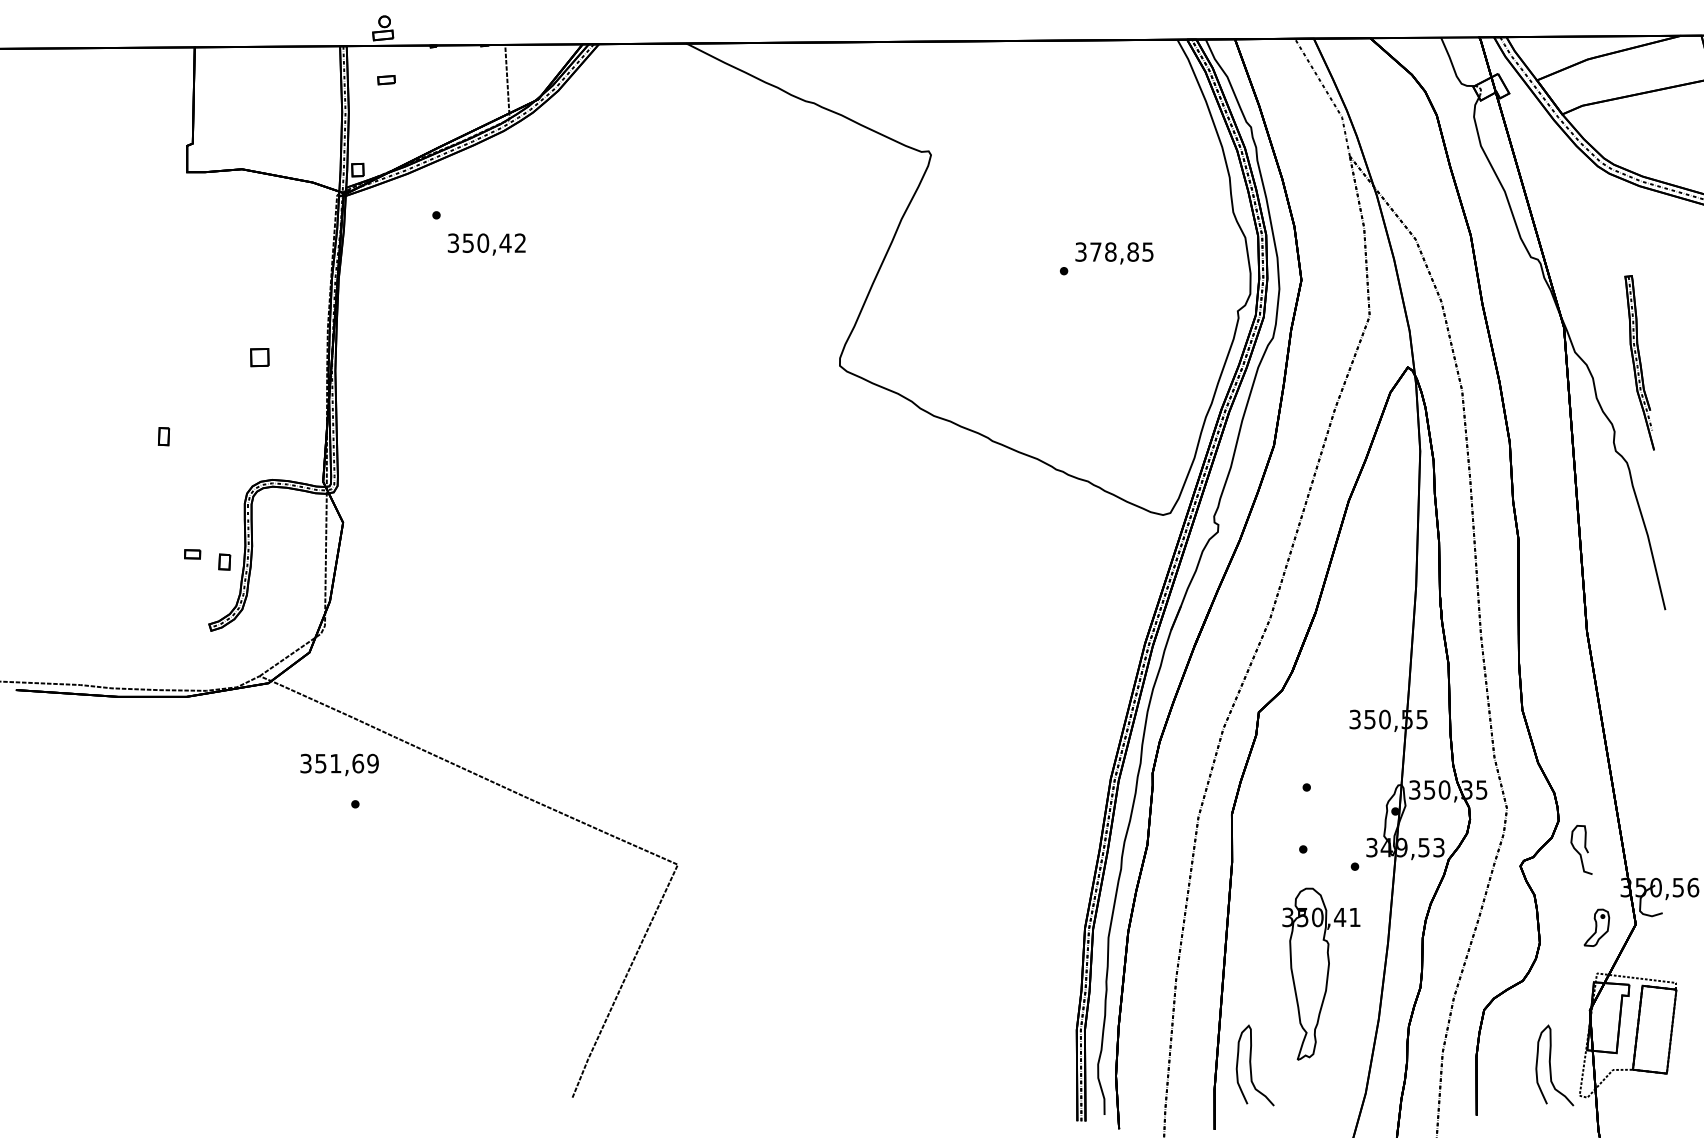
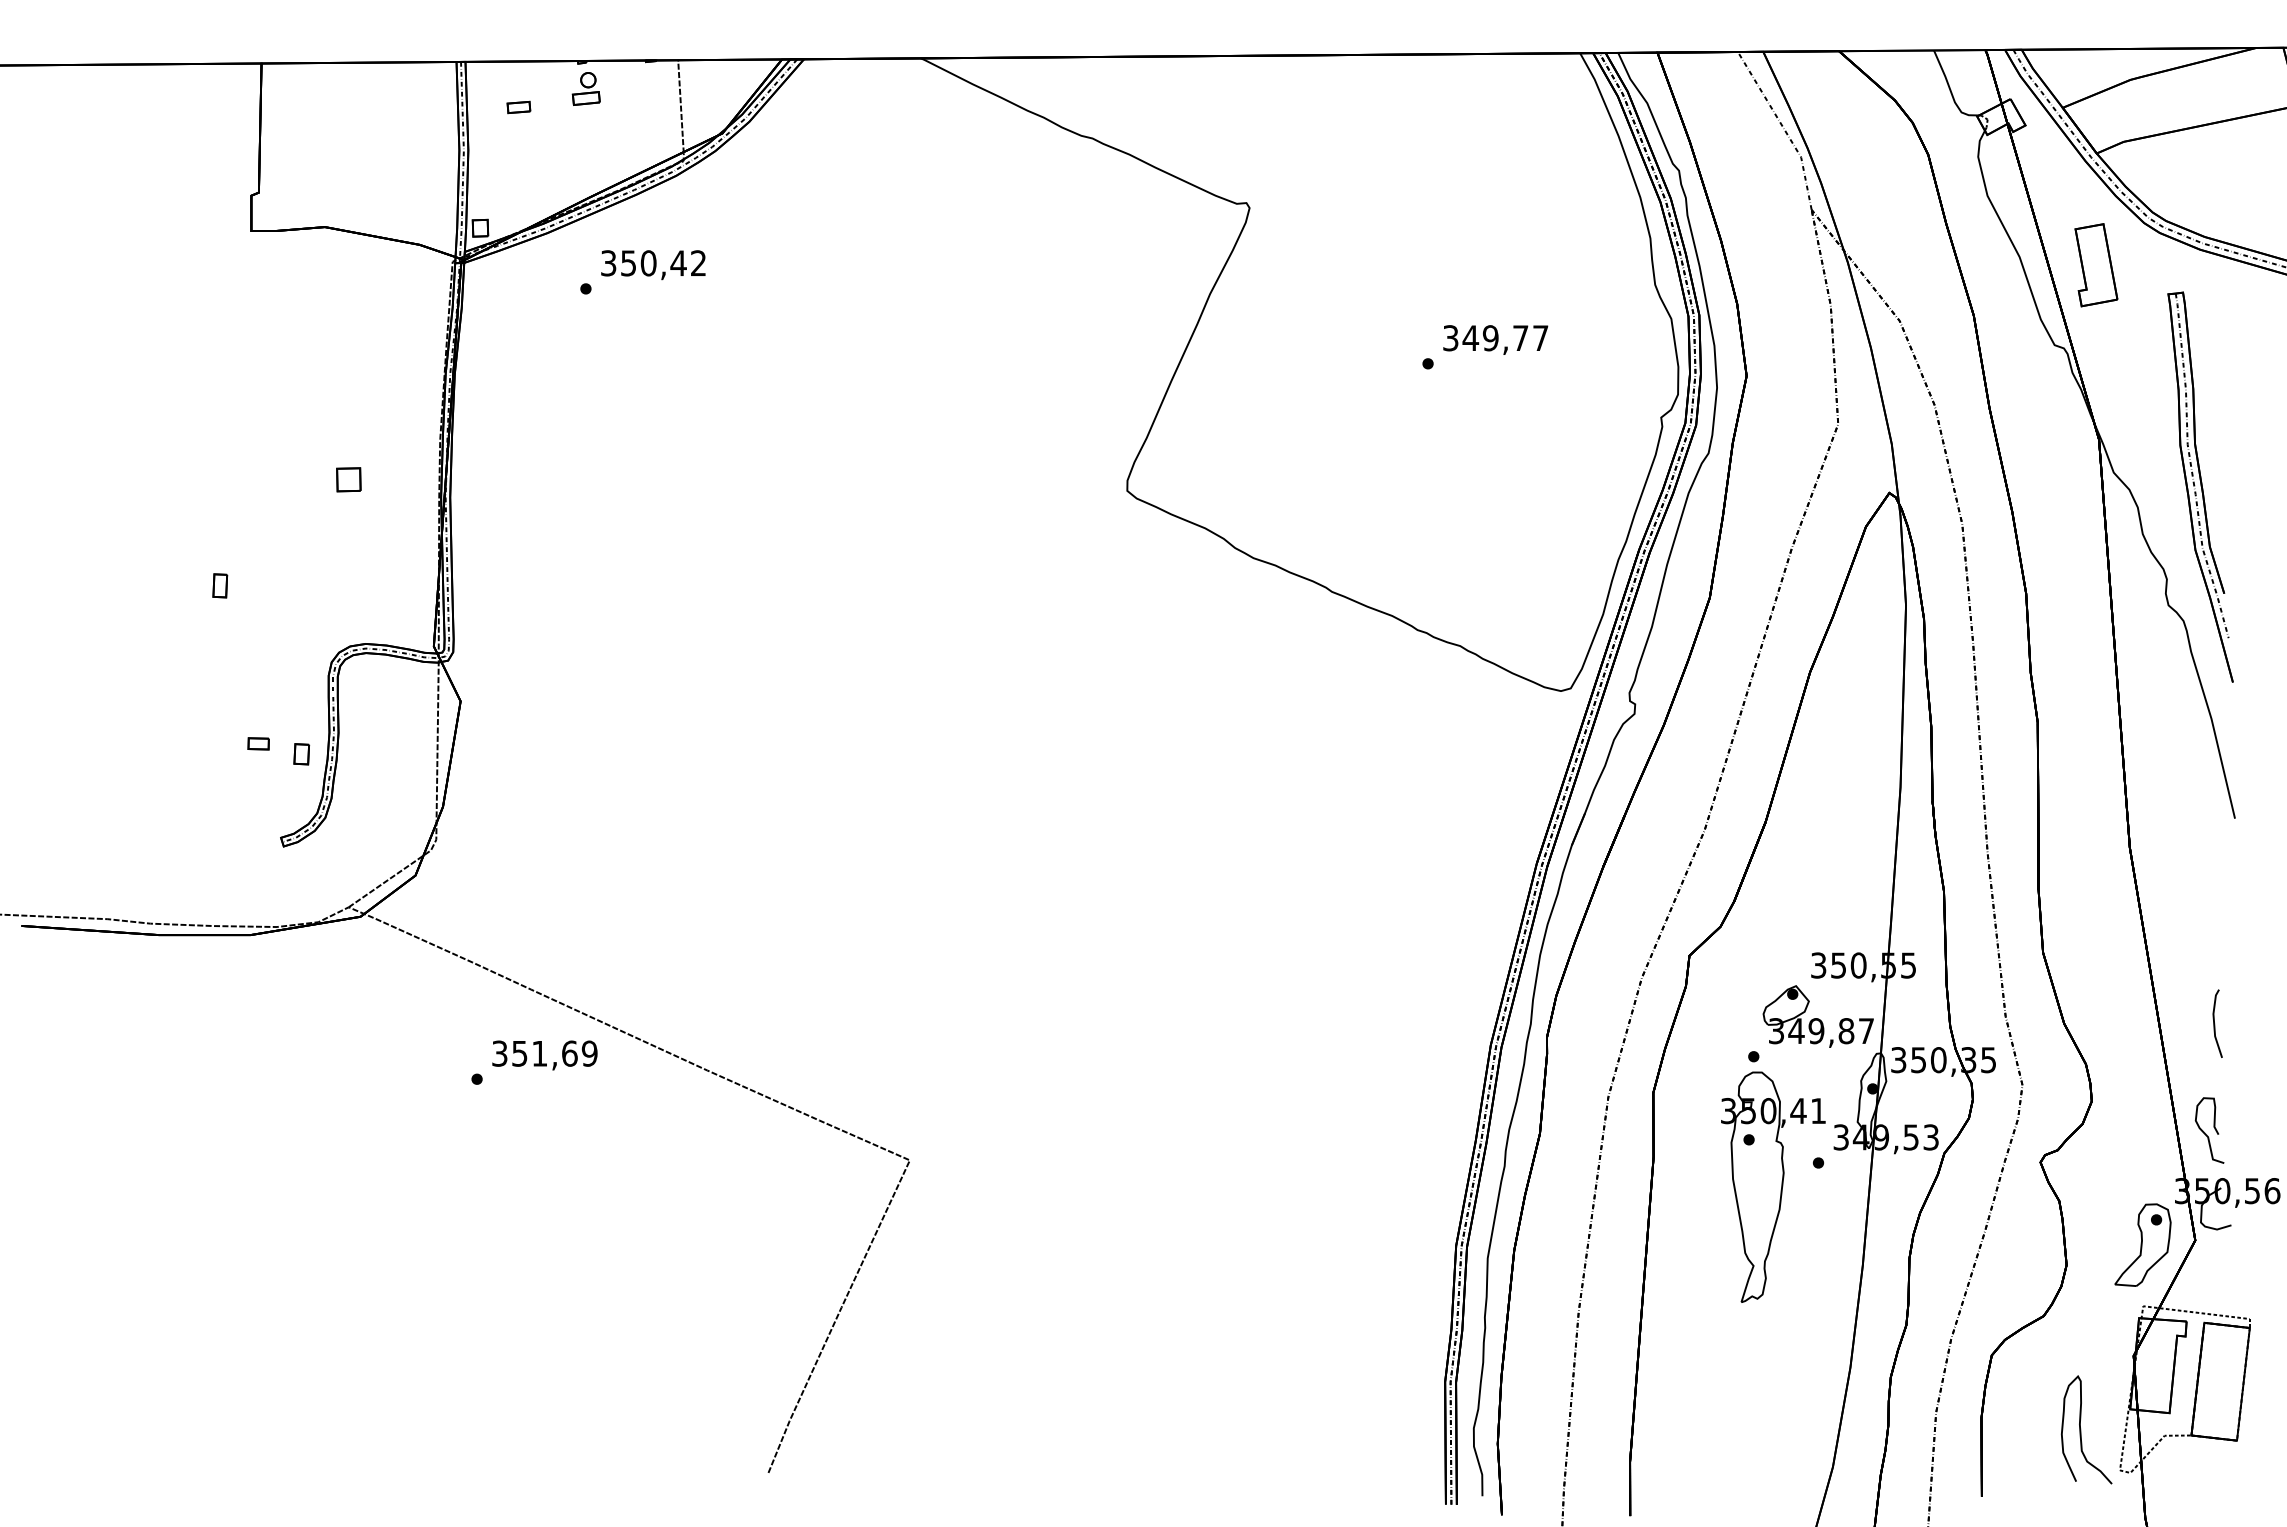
part: (382, 27) -> (585, 88), moved
part: (1562, 197) -> (2096, 265), added
text: (486, 244) -> (653, 265), moved
text: (1121, 252) -> (1505, 338), 378,85 -> 349,77
part: (1639, 362) -> (2200, 486), size x1.67
part: (1354, 757) -> (1817, 1016), added
line: (1650, 762) -> (2215, 1023), added
text: (339, 764) -> (544, 1055), moved
curve: (1578, 851) -> (2205, 1132), moved
part: (1596, 927) -> (2142, 1244), size x1.67
part: (1321, 973) -> (1773, 1186), moved
curve: (1251, 1065) -> (1679, 1429), removed

